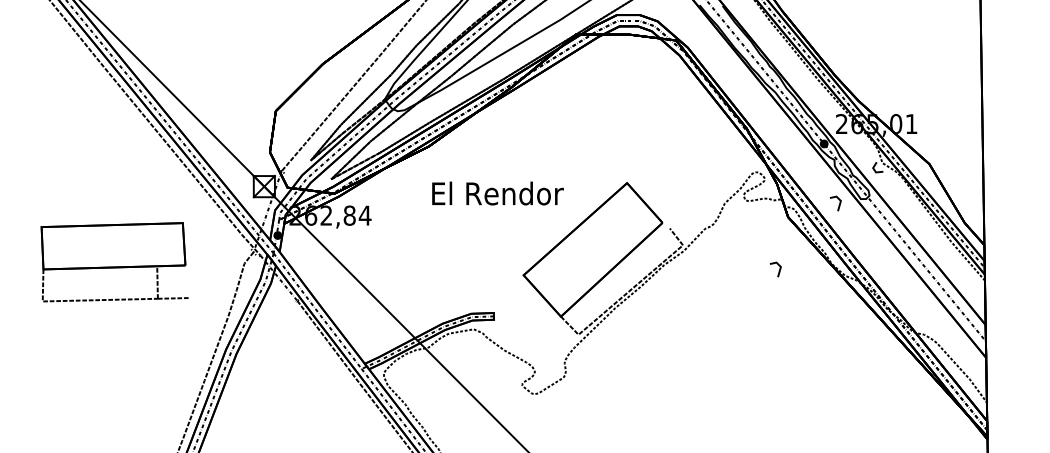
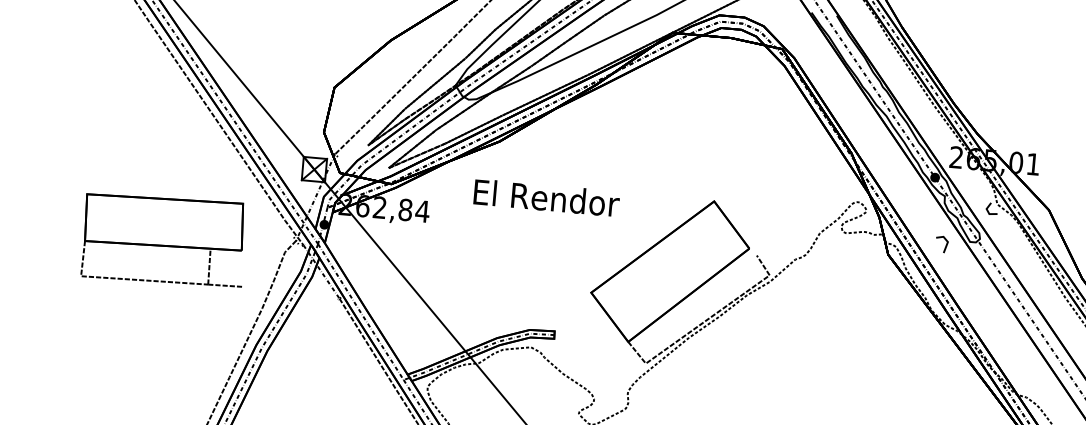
text: (497, 193) -> (546, 197), moved
part: (114, 262) -> (163, 240), moved
line: (778, 271) -> (872, 313), removed

